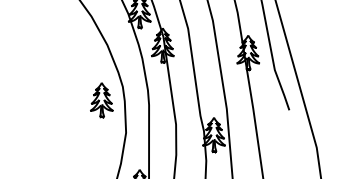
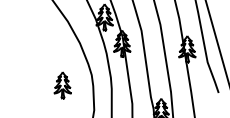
part: (101, 100) -> (62, 85), moved

